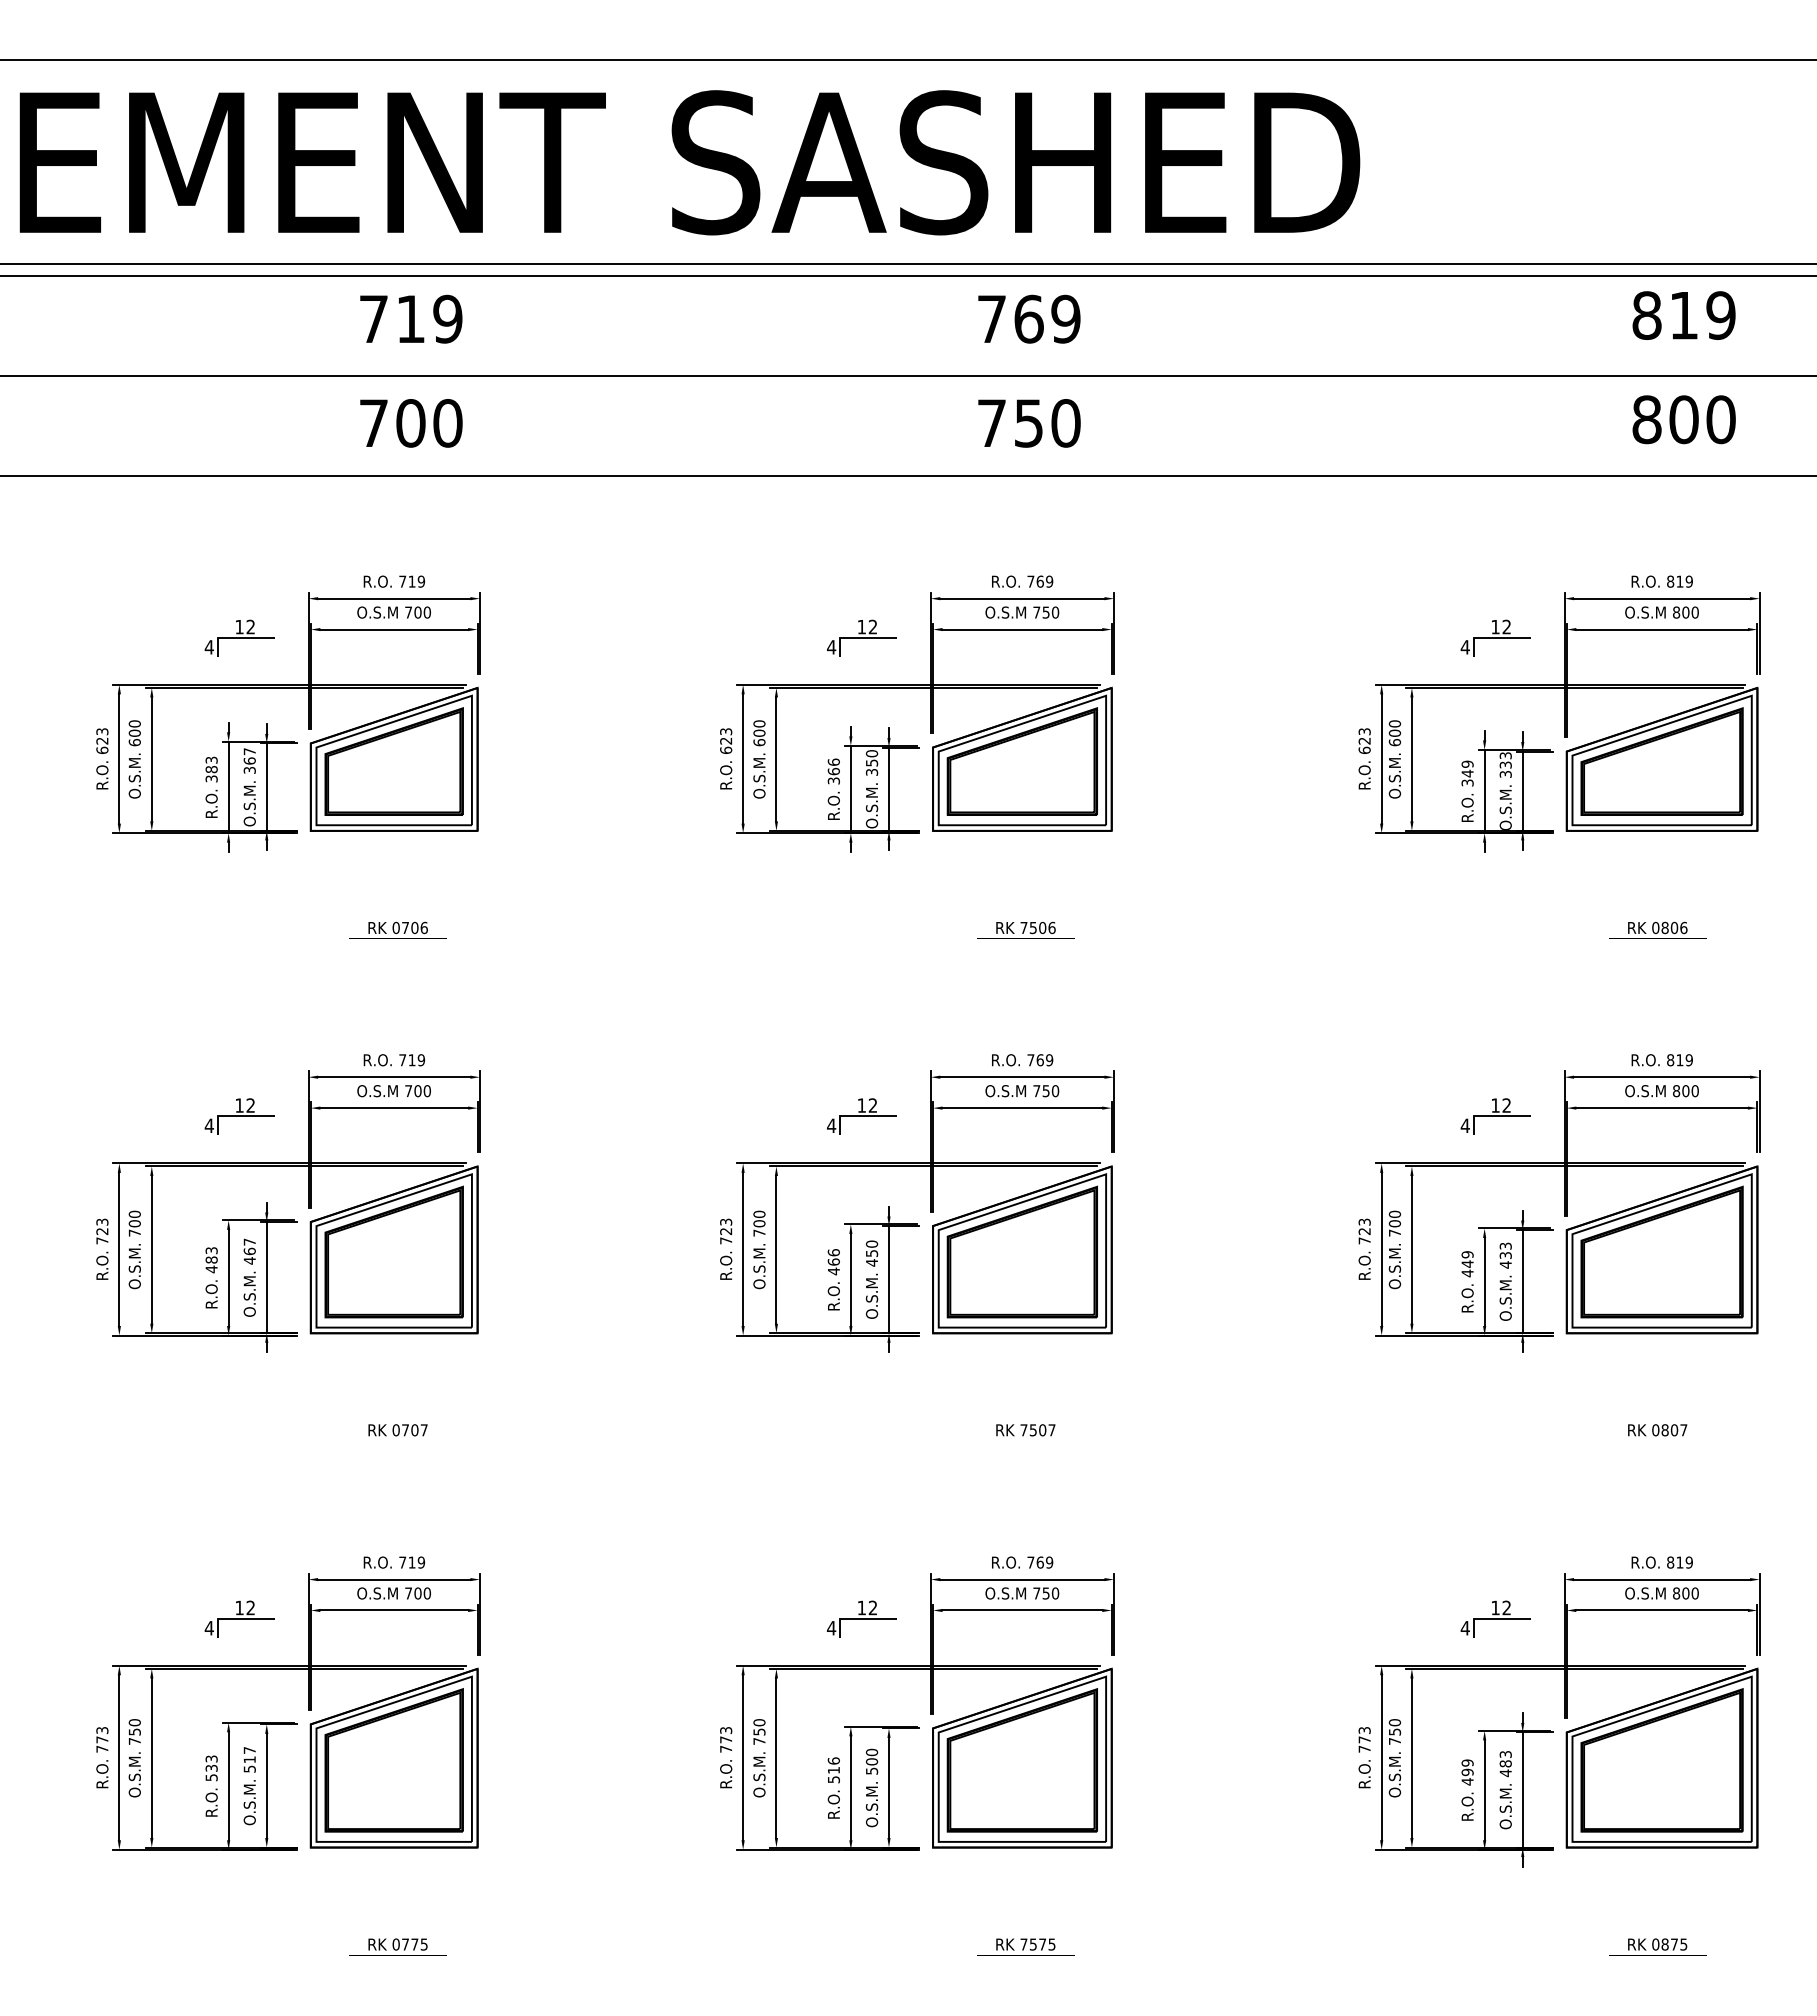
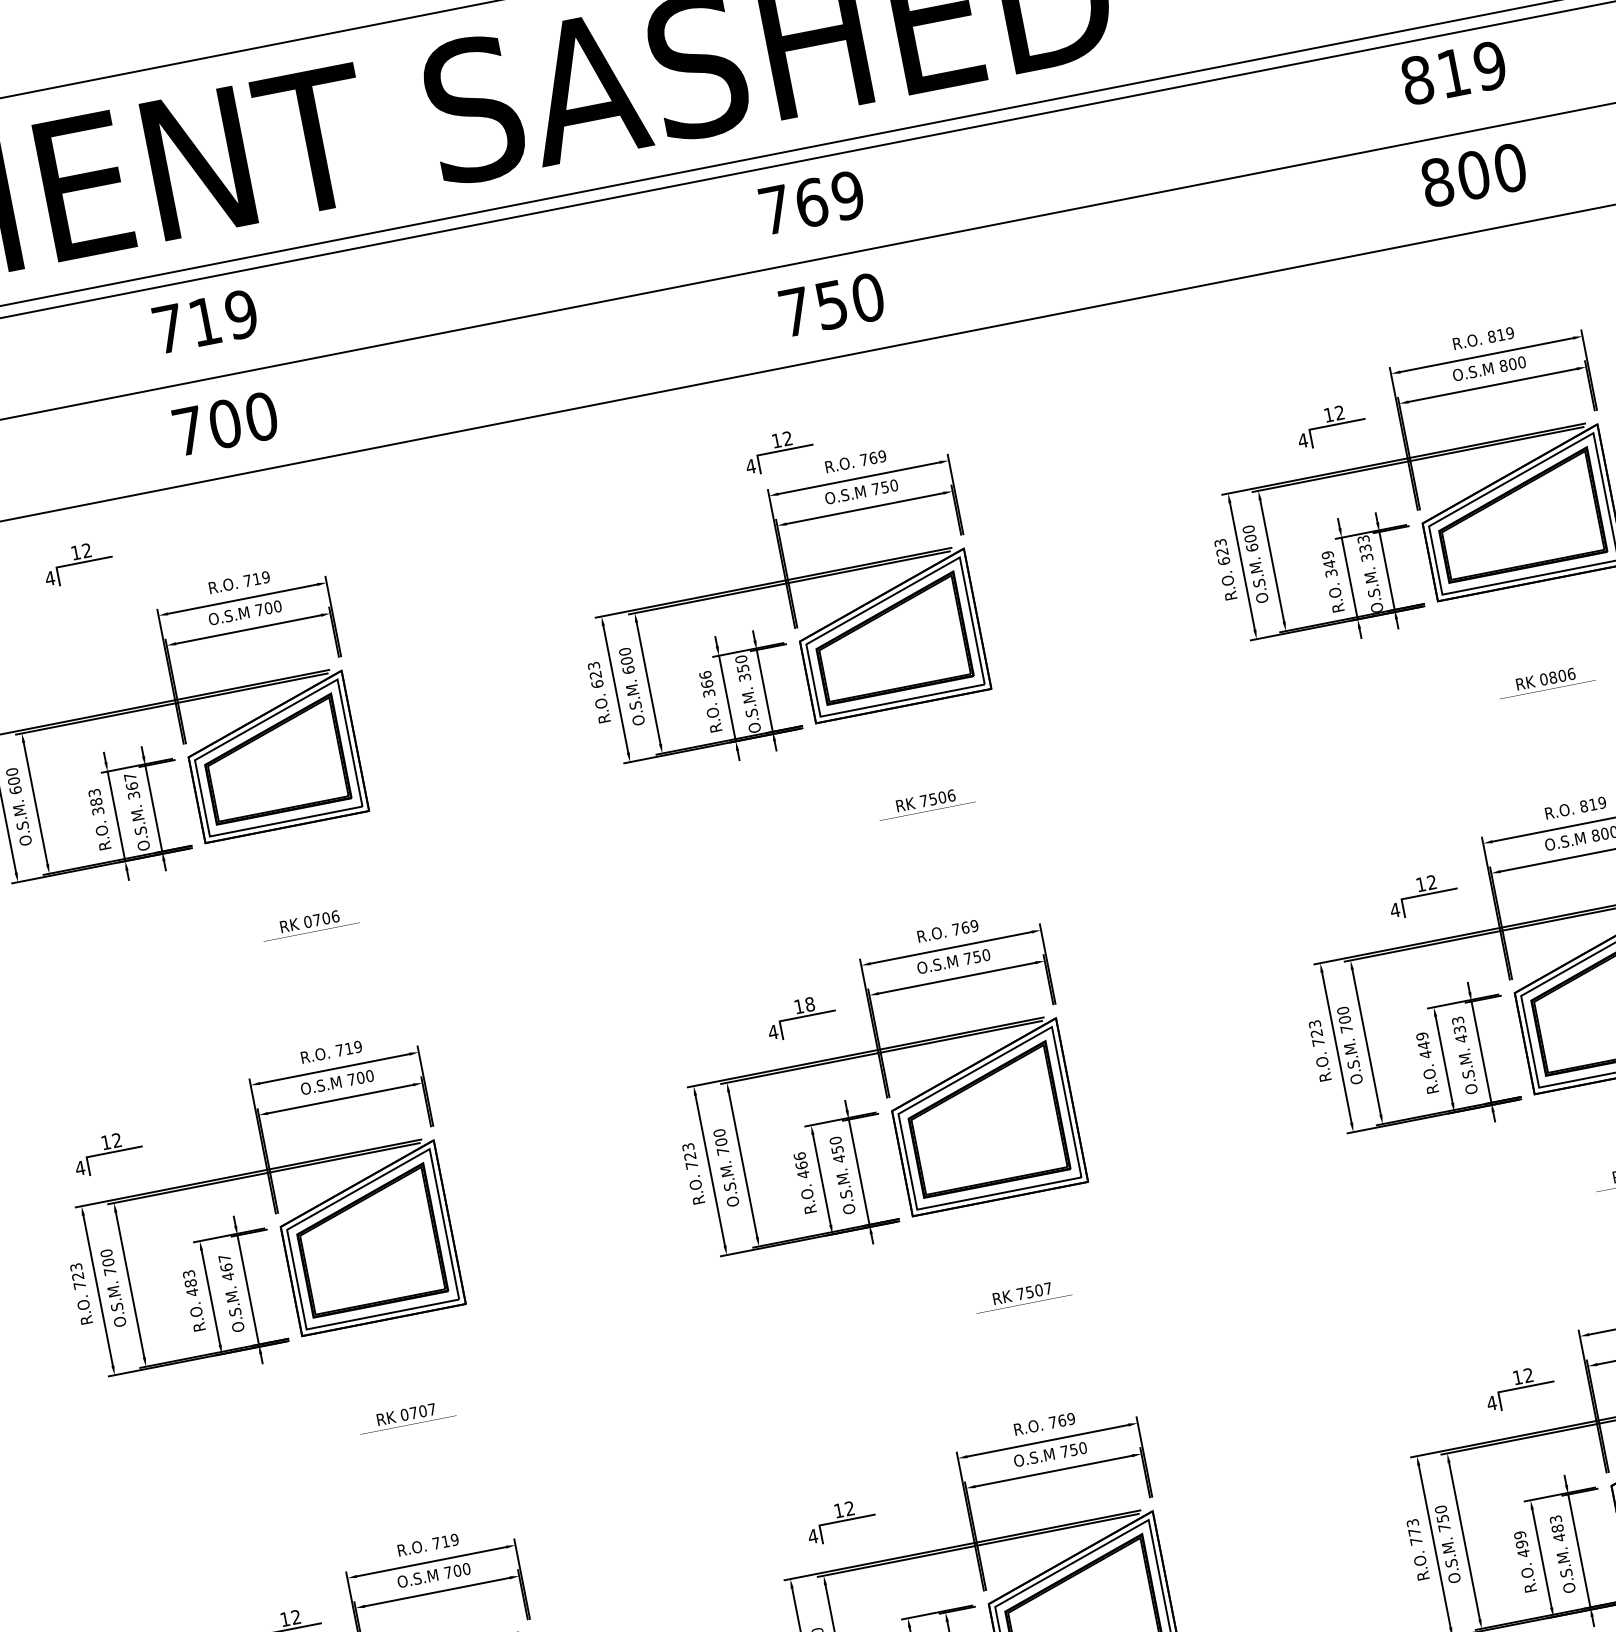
part: (239, 637) -> (77, 563), moved
part: (861, 637) -> (778, 451), moved
text: (872, 1105) -> (809, 1004), 12 -> 18
part: (239, 1116) -> (108, 1153), moved
part: (861, 1618) -> (840, 1521), moved

